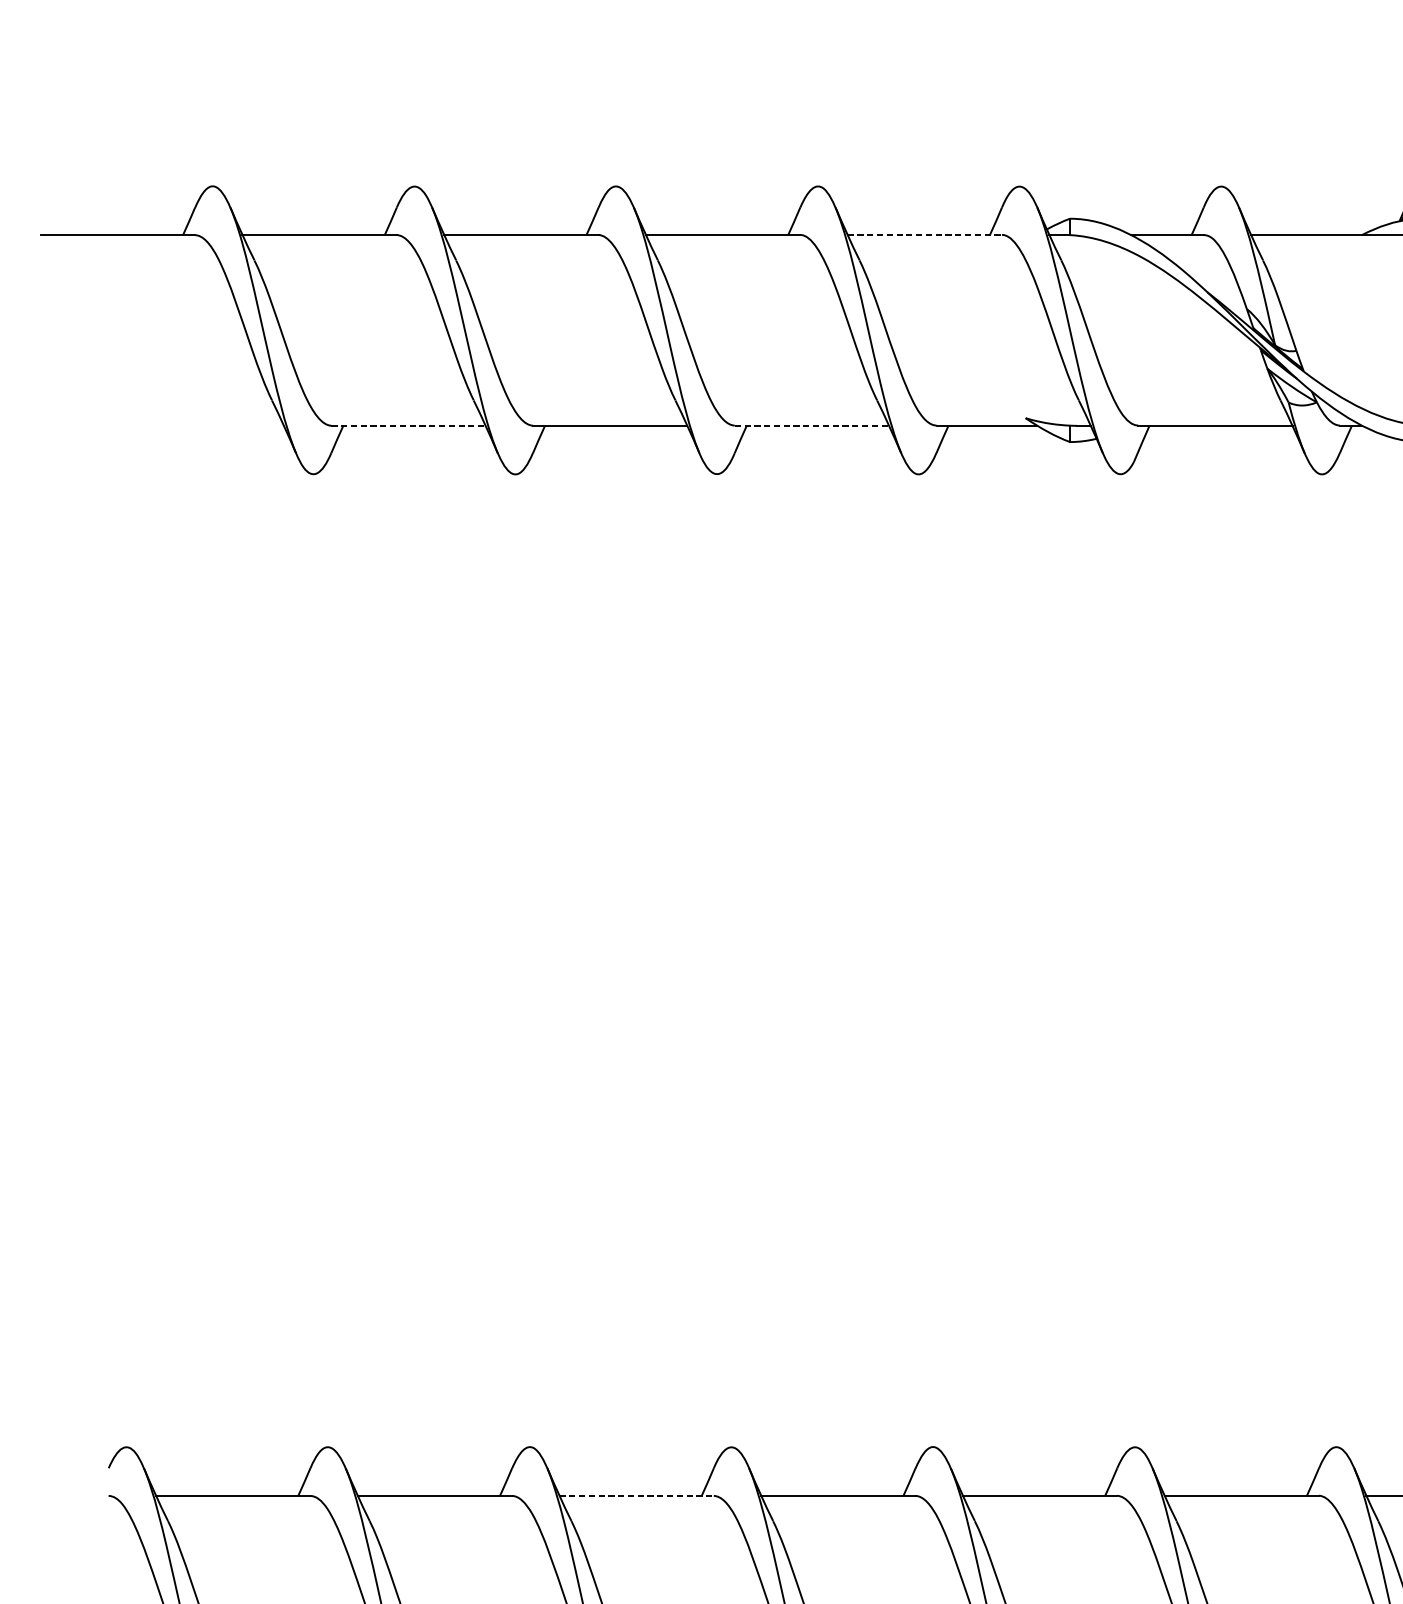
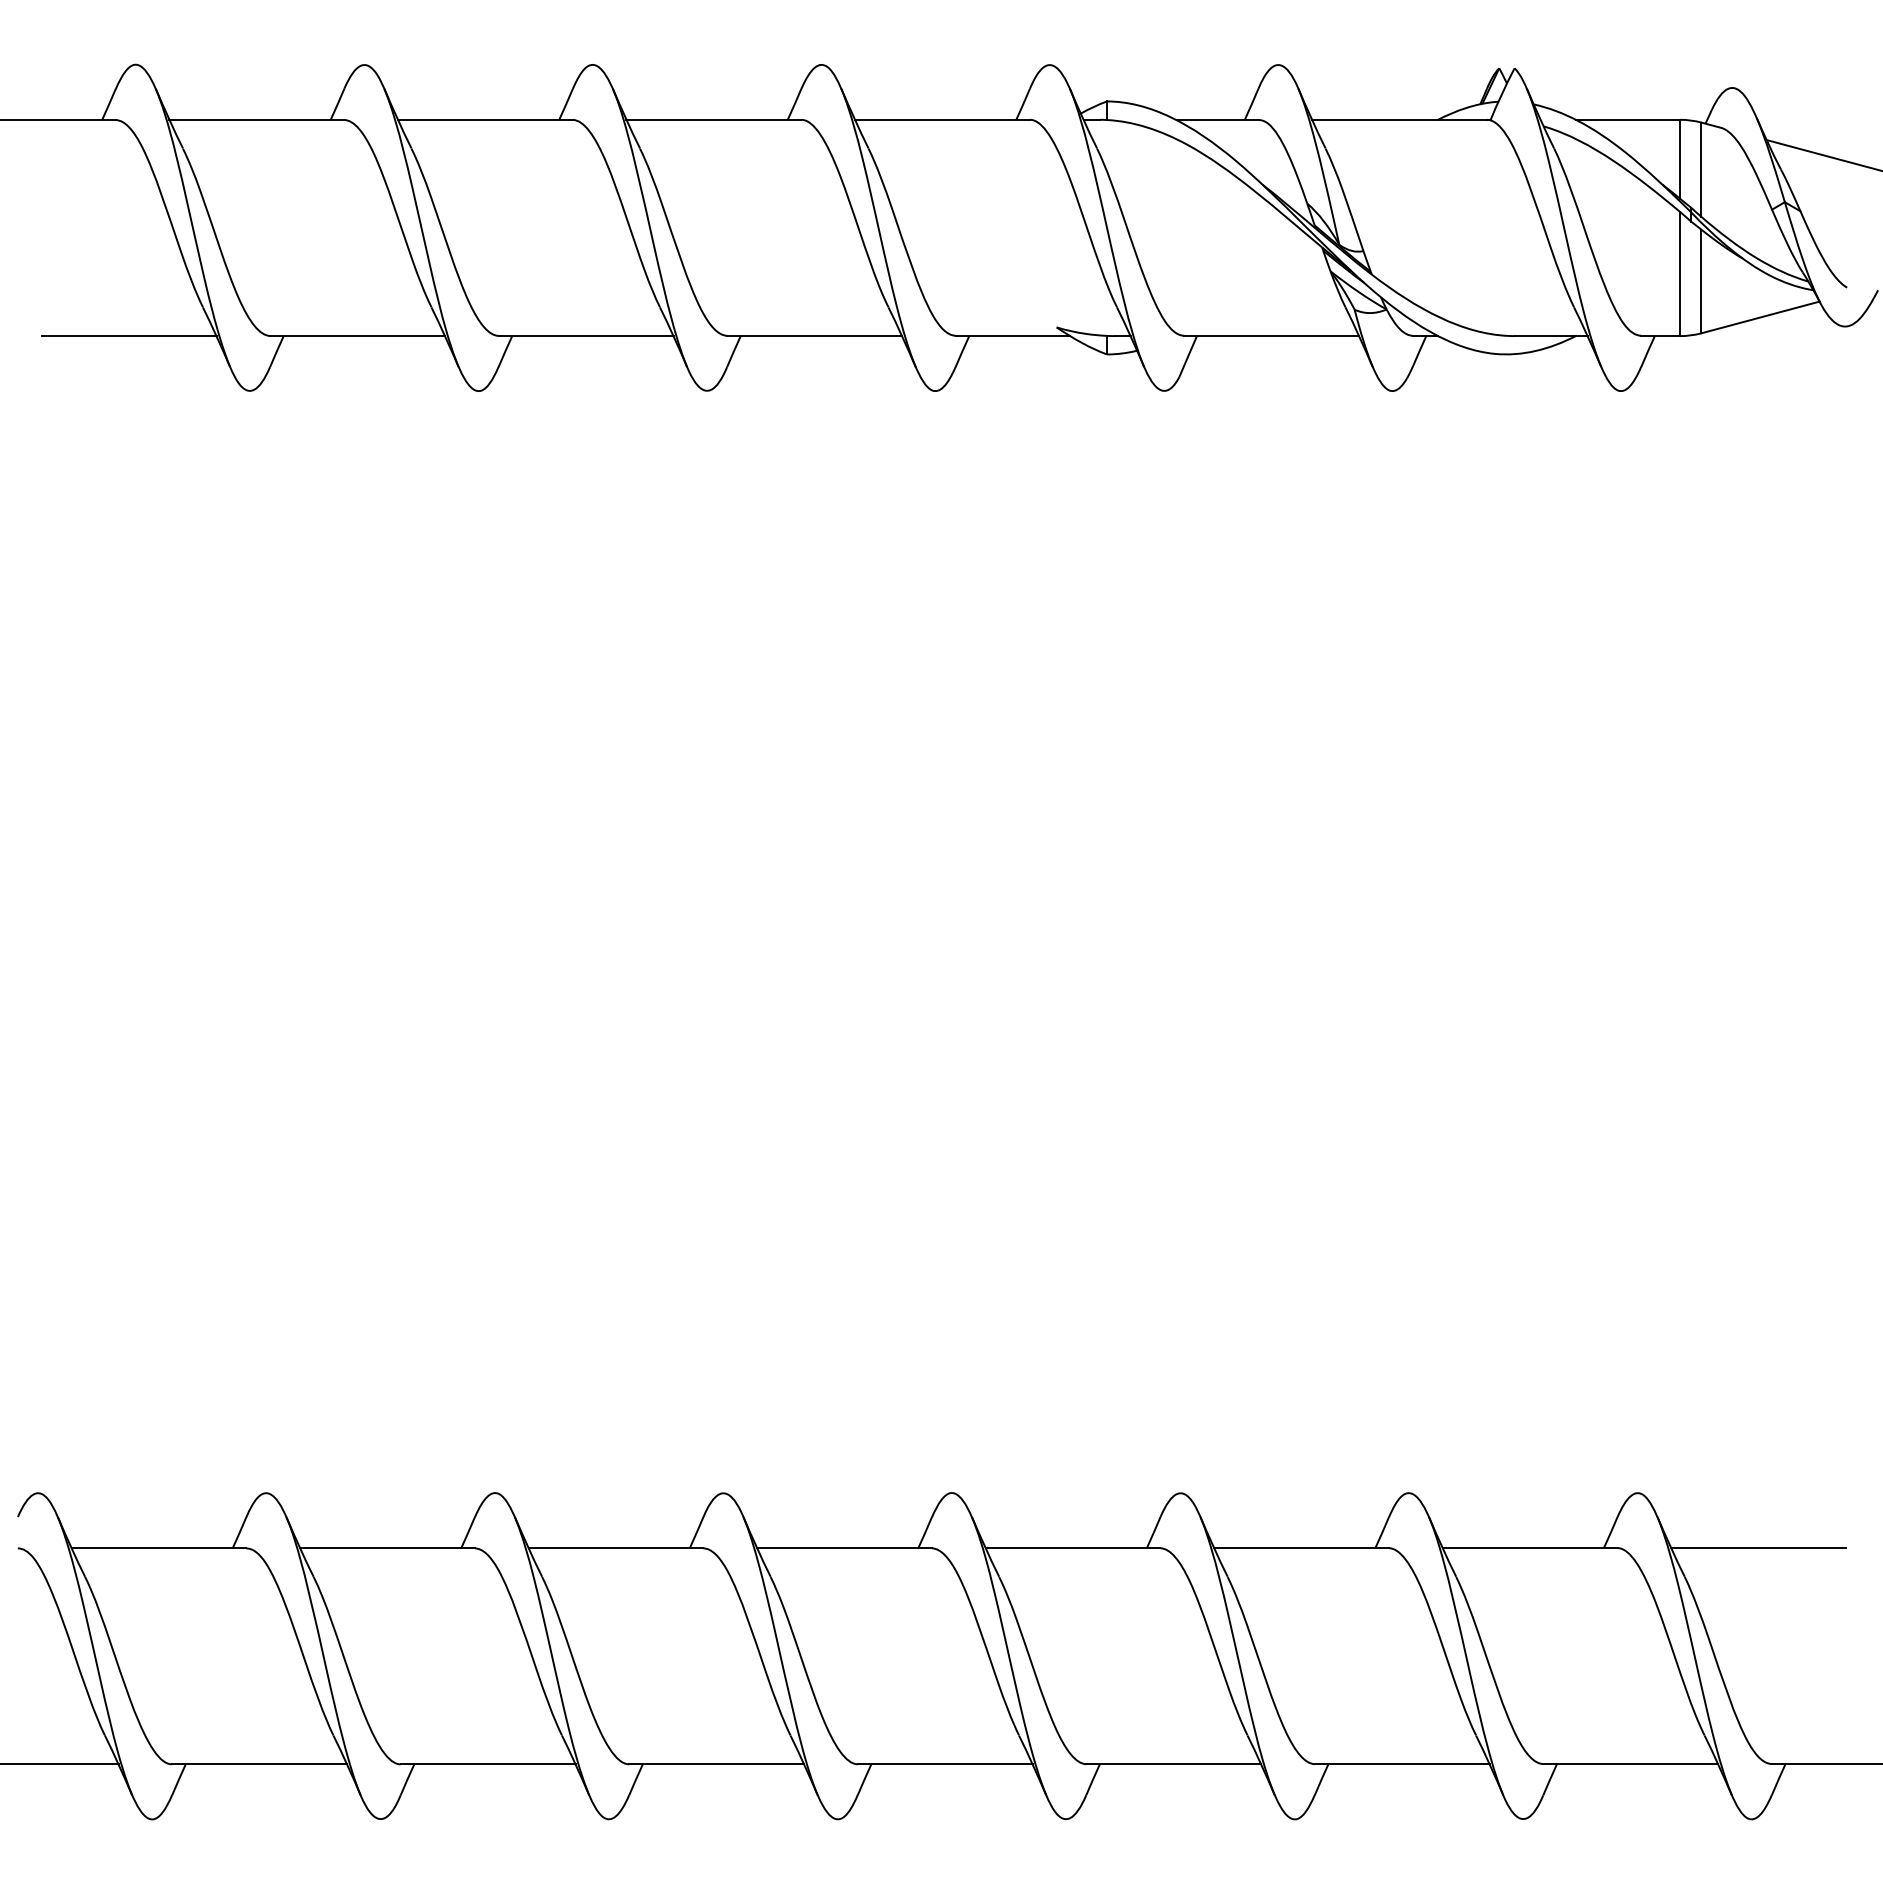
line: (924, 234) -> (942, 119), dashed -> solid
line: (206, 426) -> (128, 336), added
line: (409, 426) -> (358, 336), dashed -> solid
line: (812, 426) -> (815, 336), dashed -> solid
line: (637, 1496) -> (616, 1548), dashed -> solid

